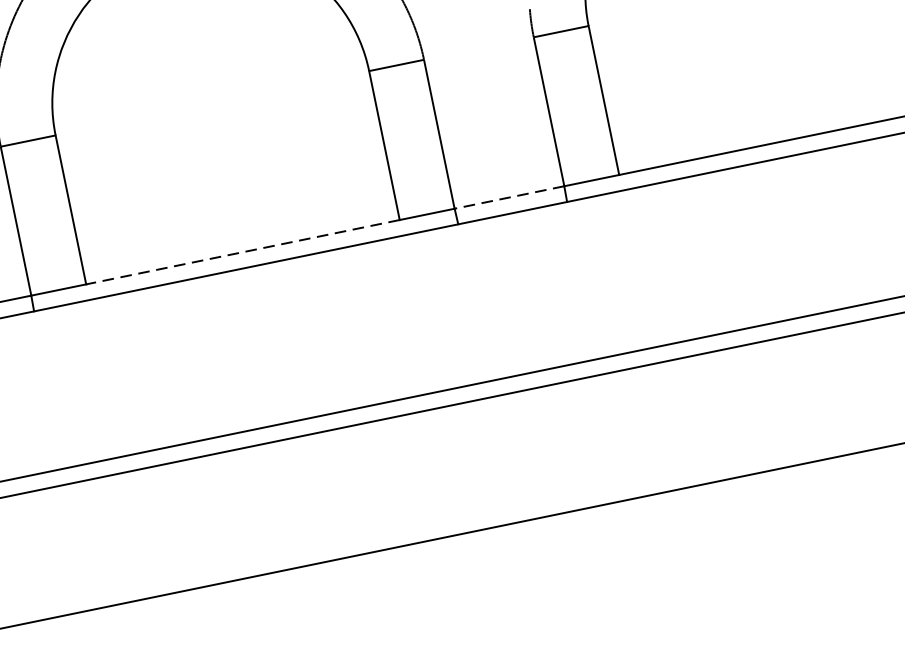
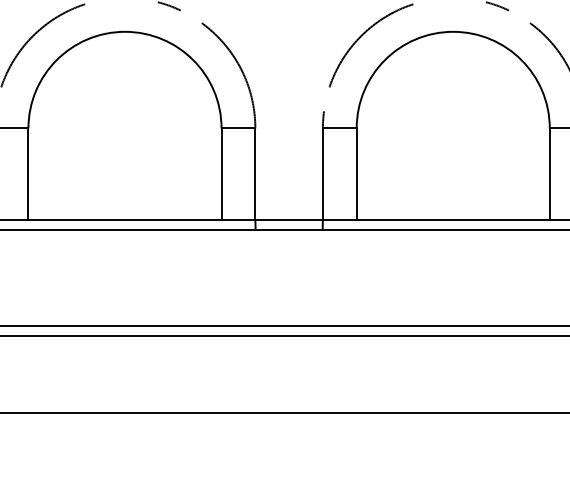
line: (510, 198) -> (289, 220), dashed -> solid
line: (243, 252) -> (125, 220), dashed -> solid

